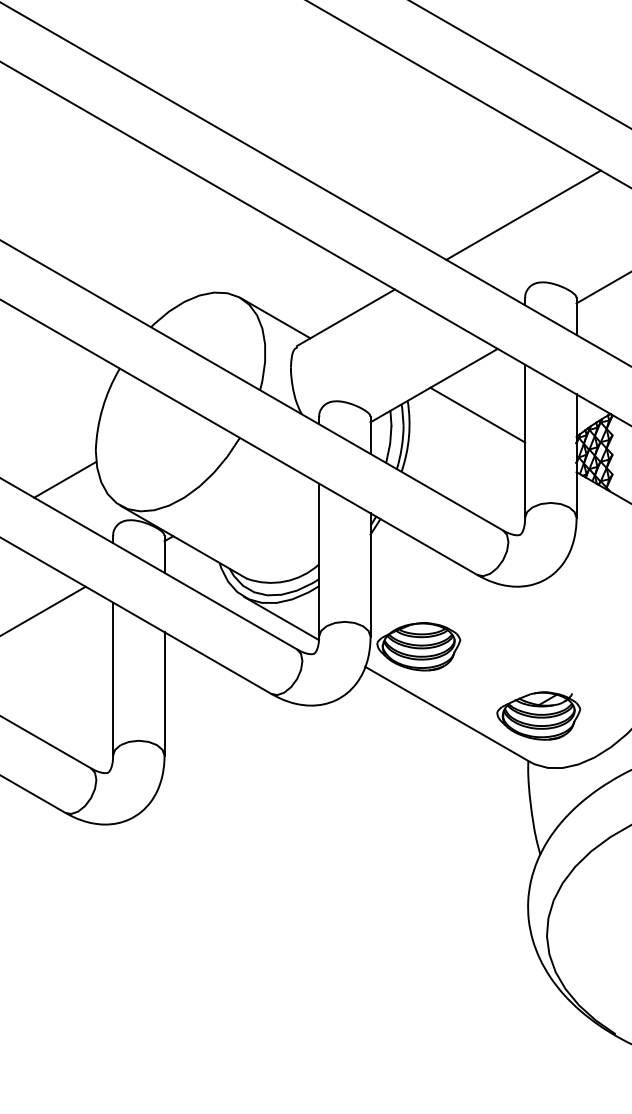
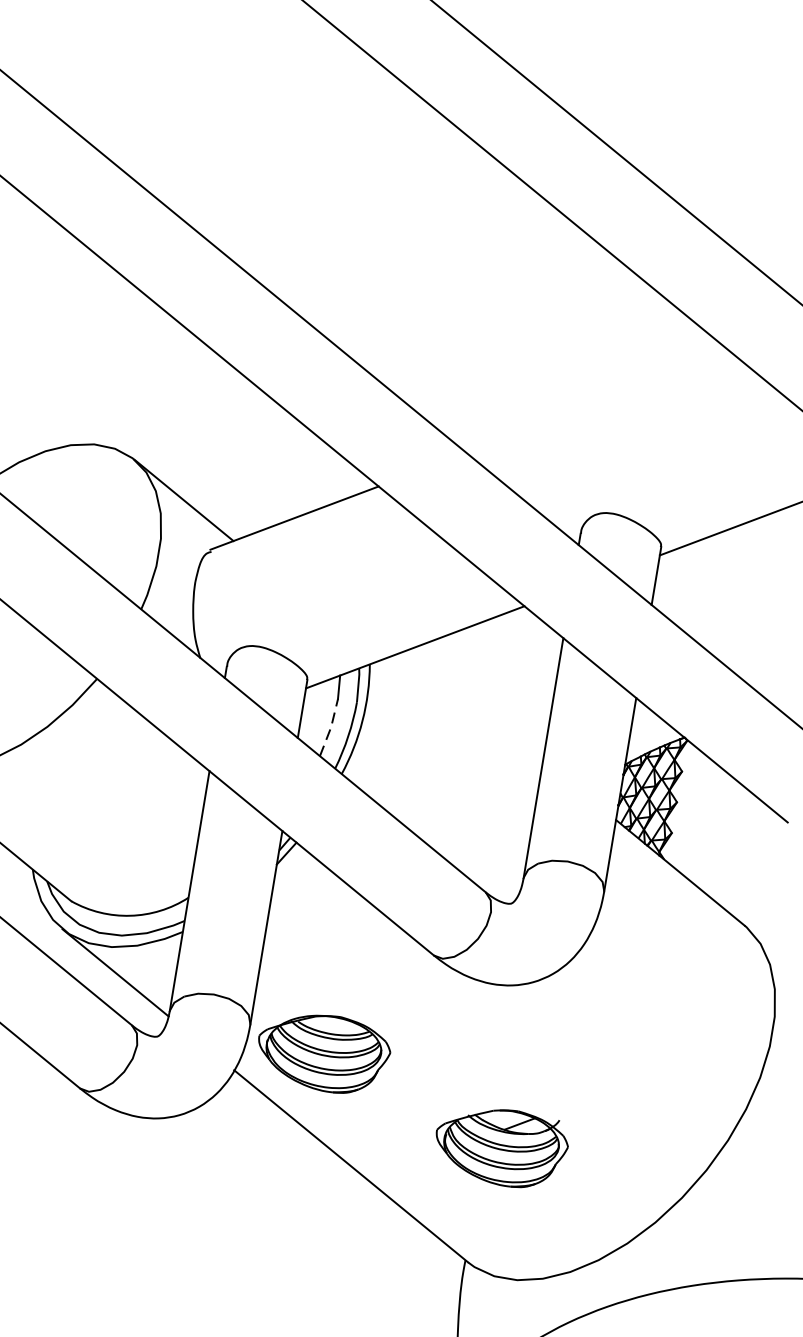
line: (523, 214) -> (599, 402), removed
line: (477, 414) -> (475, 703), removed
line: (390, 444) -> (331, 728), solid -> dashed
part: (538, 715) -> (500, 1146), moved

